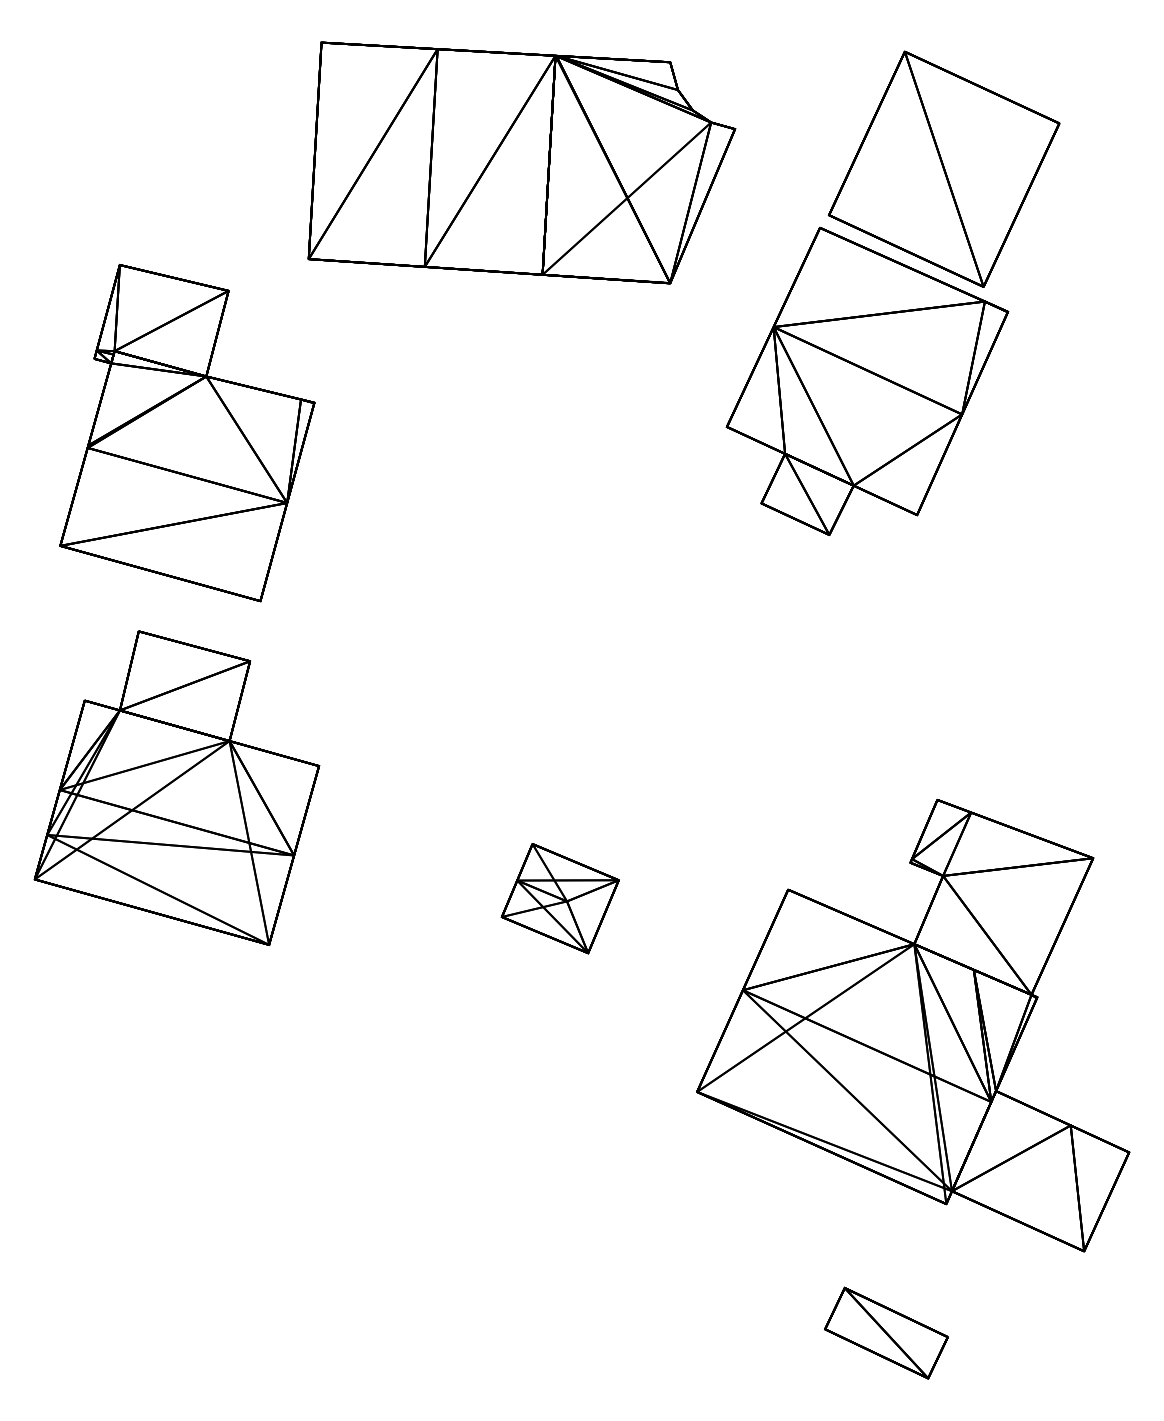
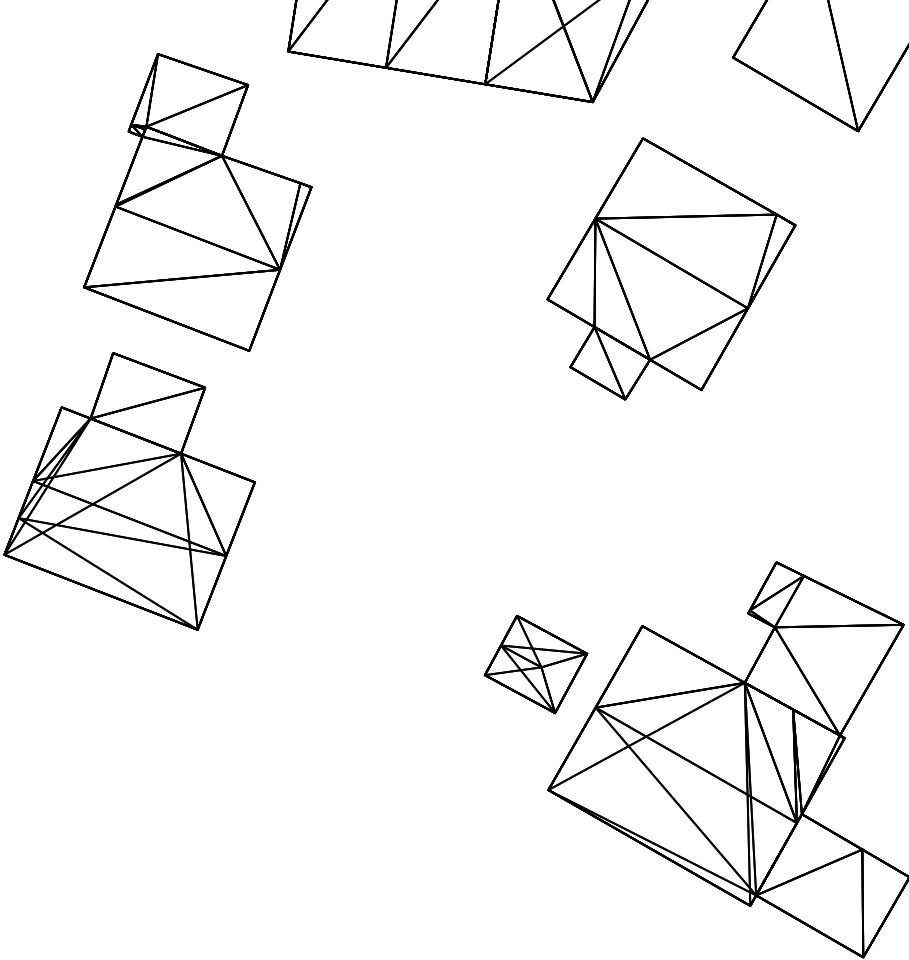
part: (867, 380) -> (670, 271), moved
part: (187, 433) -> (201, 202), moved
part: (559, 898) -> (535, 664), moved

